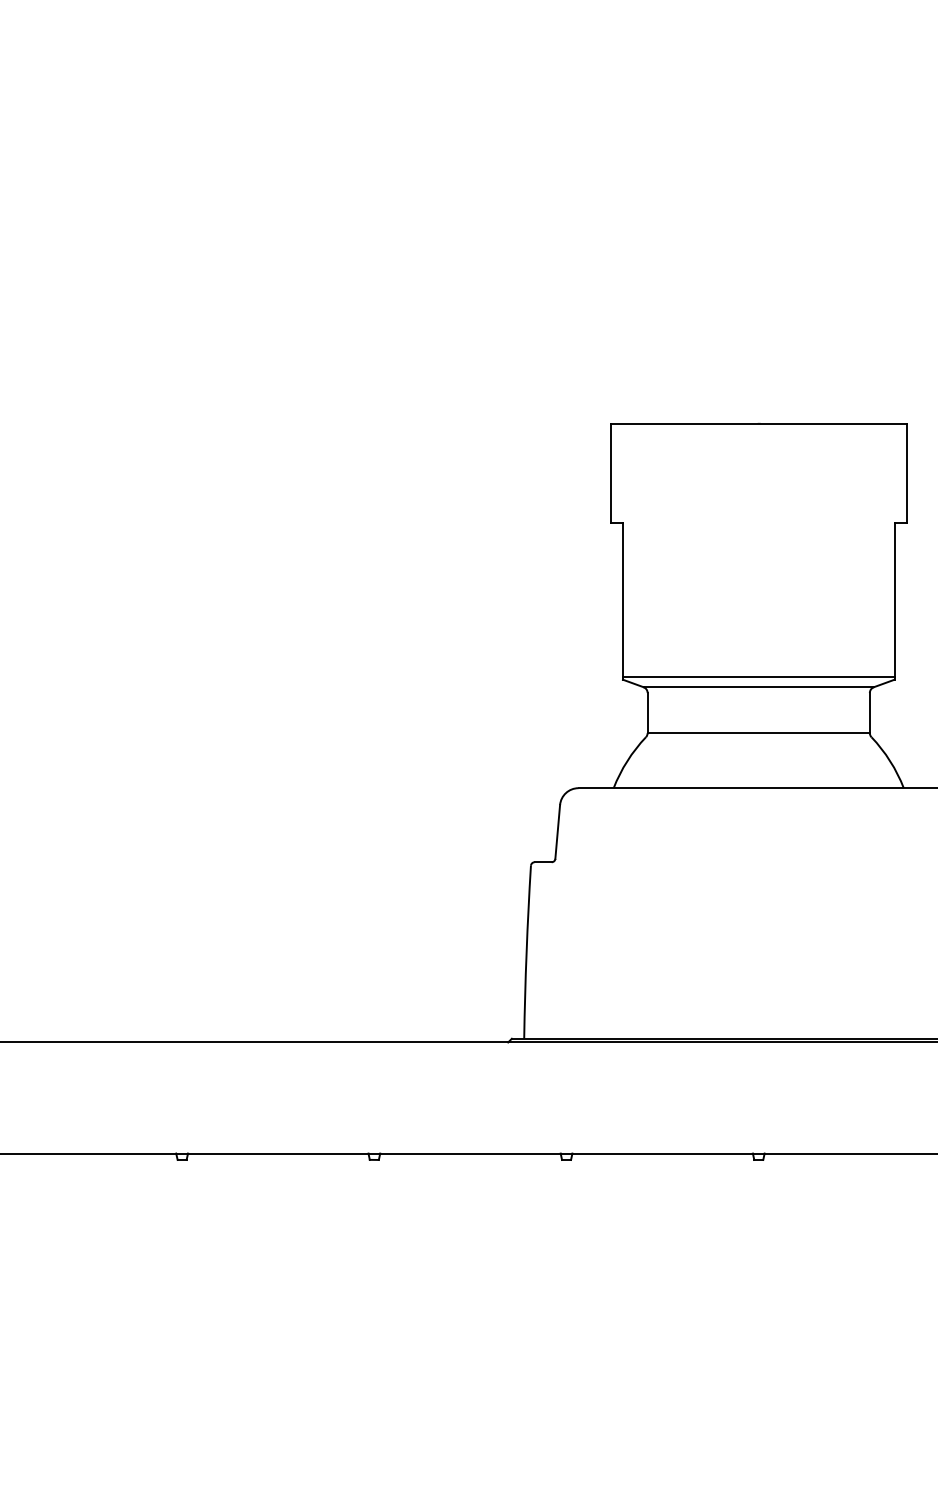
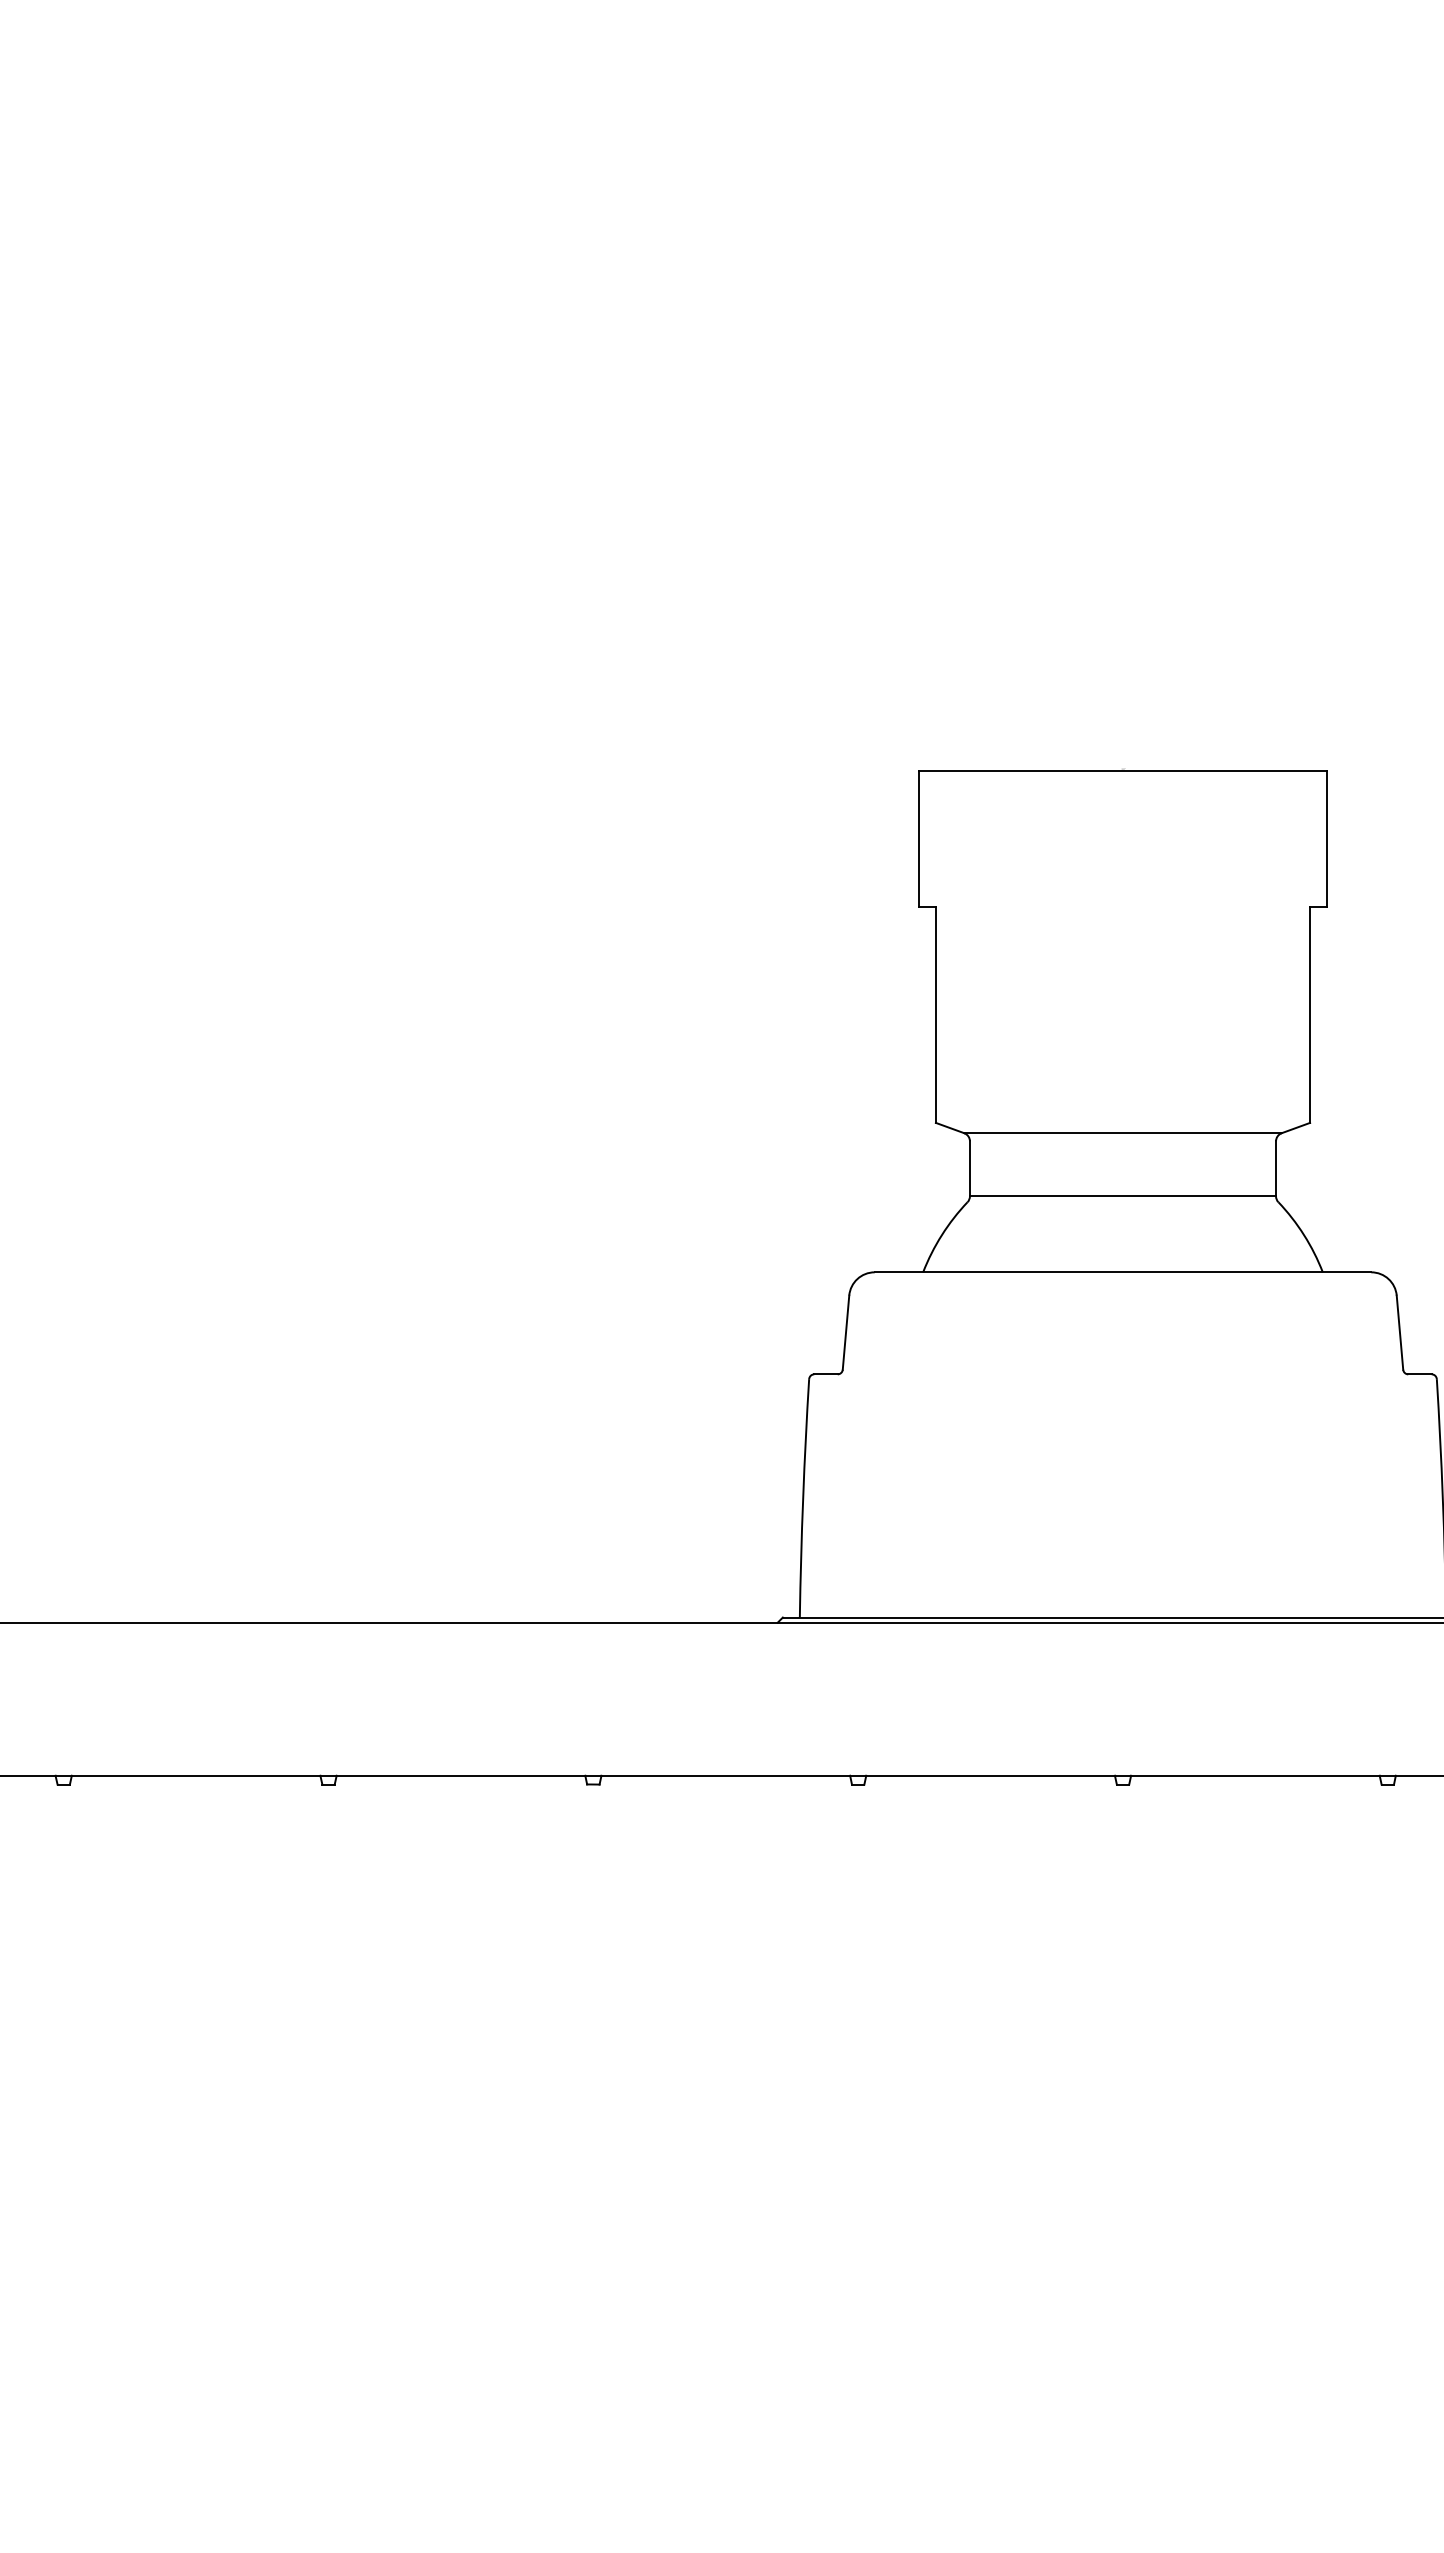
line: (758, 676) -> (1122, 1118), removed

